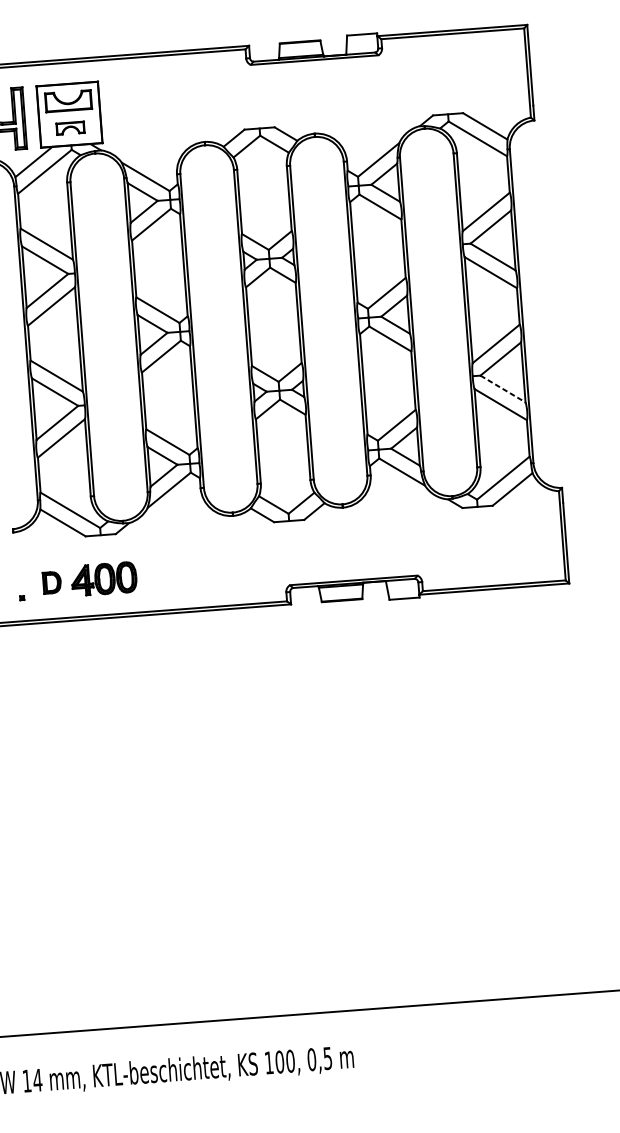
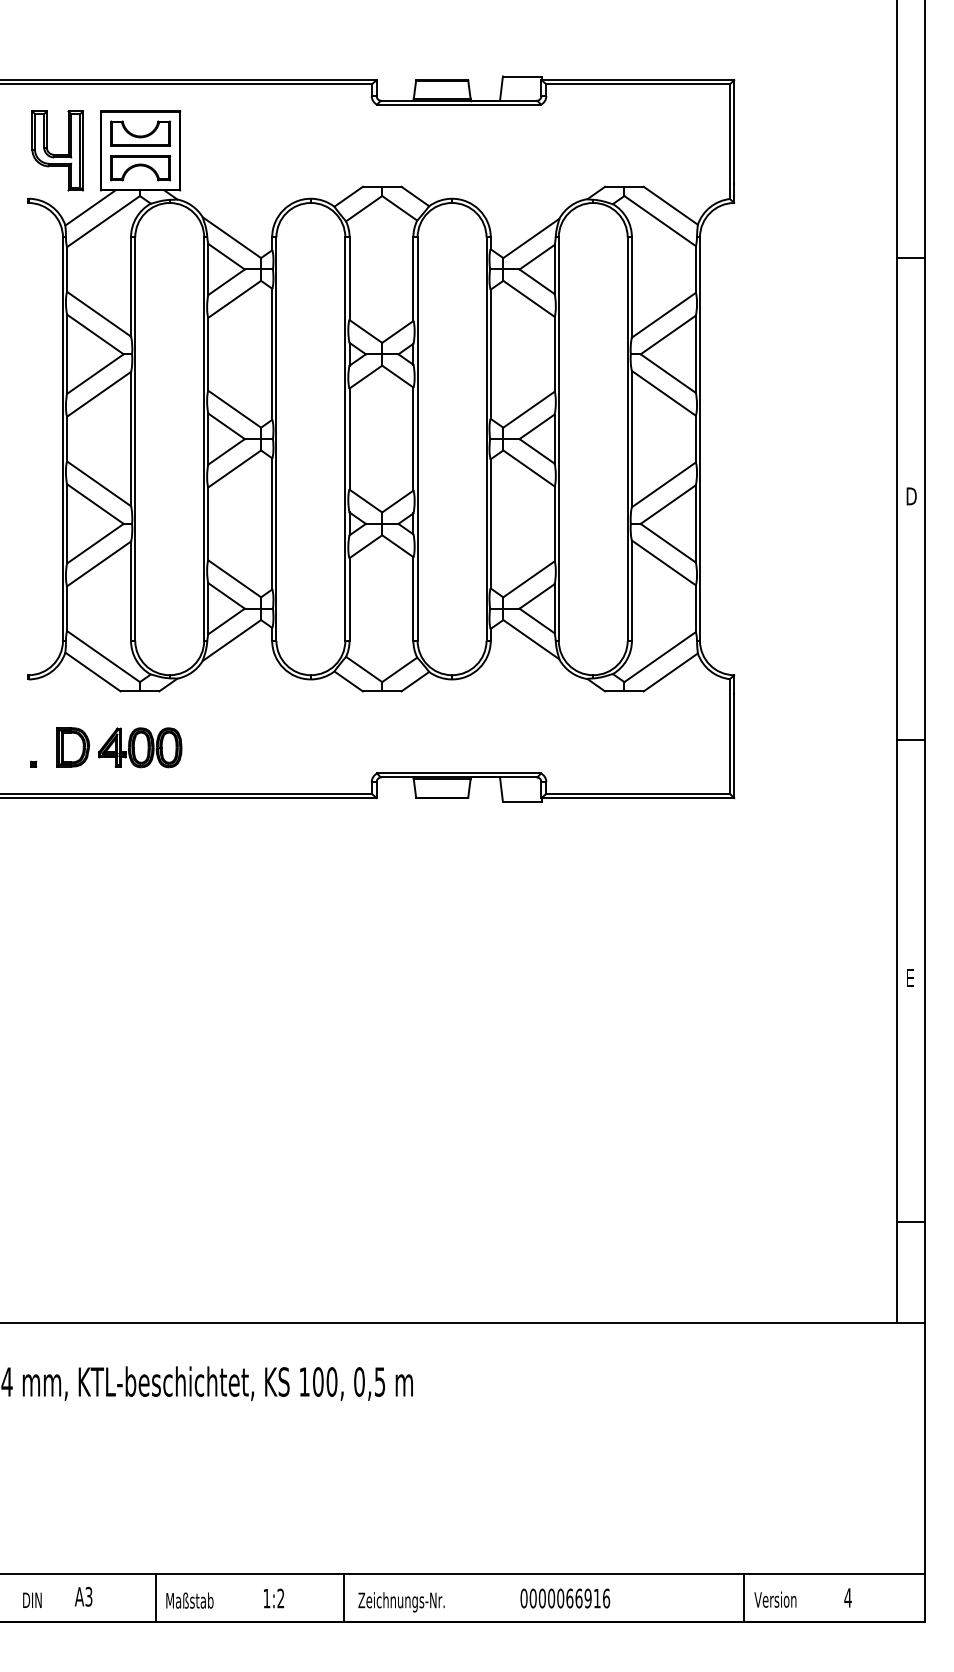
part: (70, 128) -> (140, 168), size x1.67
line: (503, 389) -> (668, 543), dashed -> solid
part: (52, 582) -> (73, 747), size x1.43

